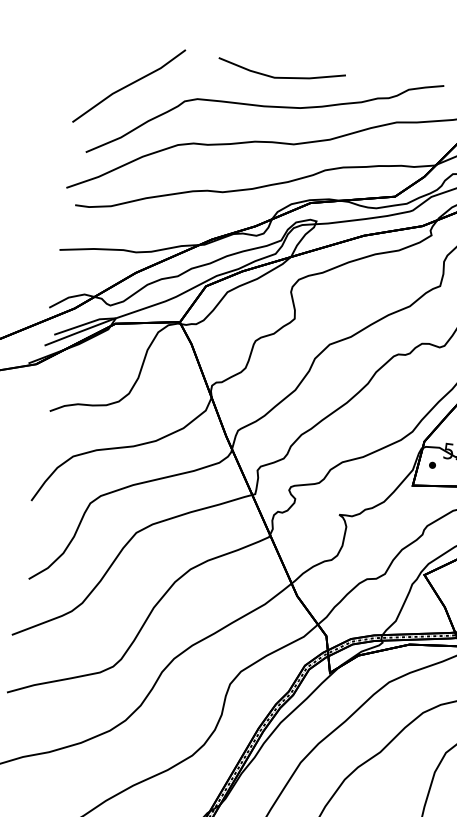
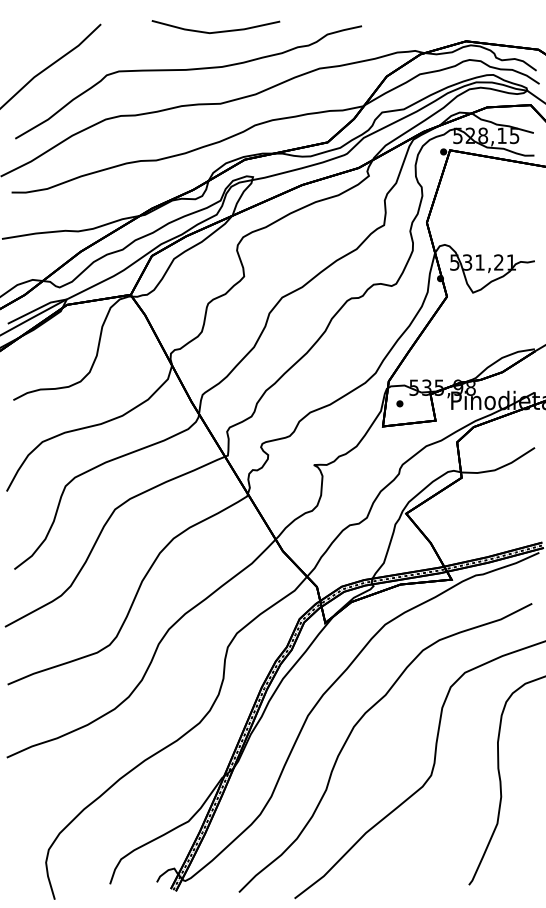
line: (280, 76) -> (215, 31), moved

